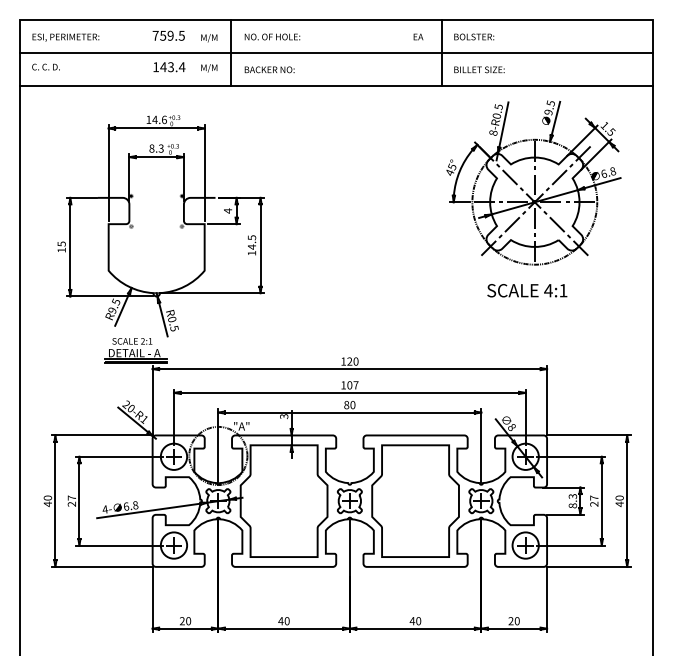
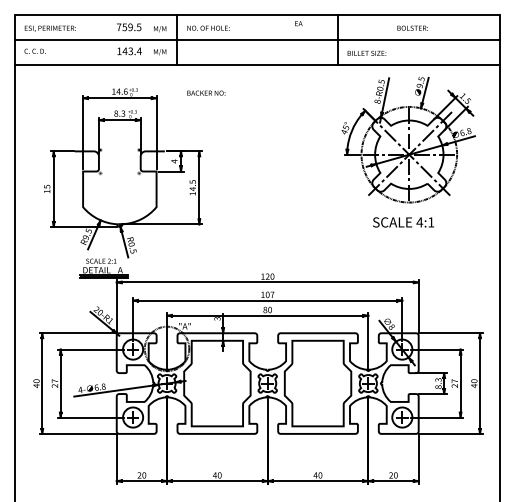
text: (418, 36) -> (298, 23), moved
text: (474, 36) -> (412, 27), moved
text: (269, 69) -> (206, 92), moved

